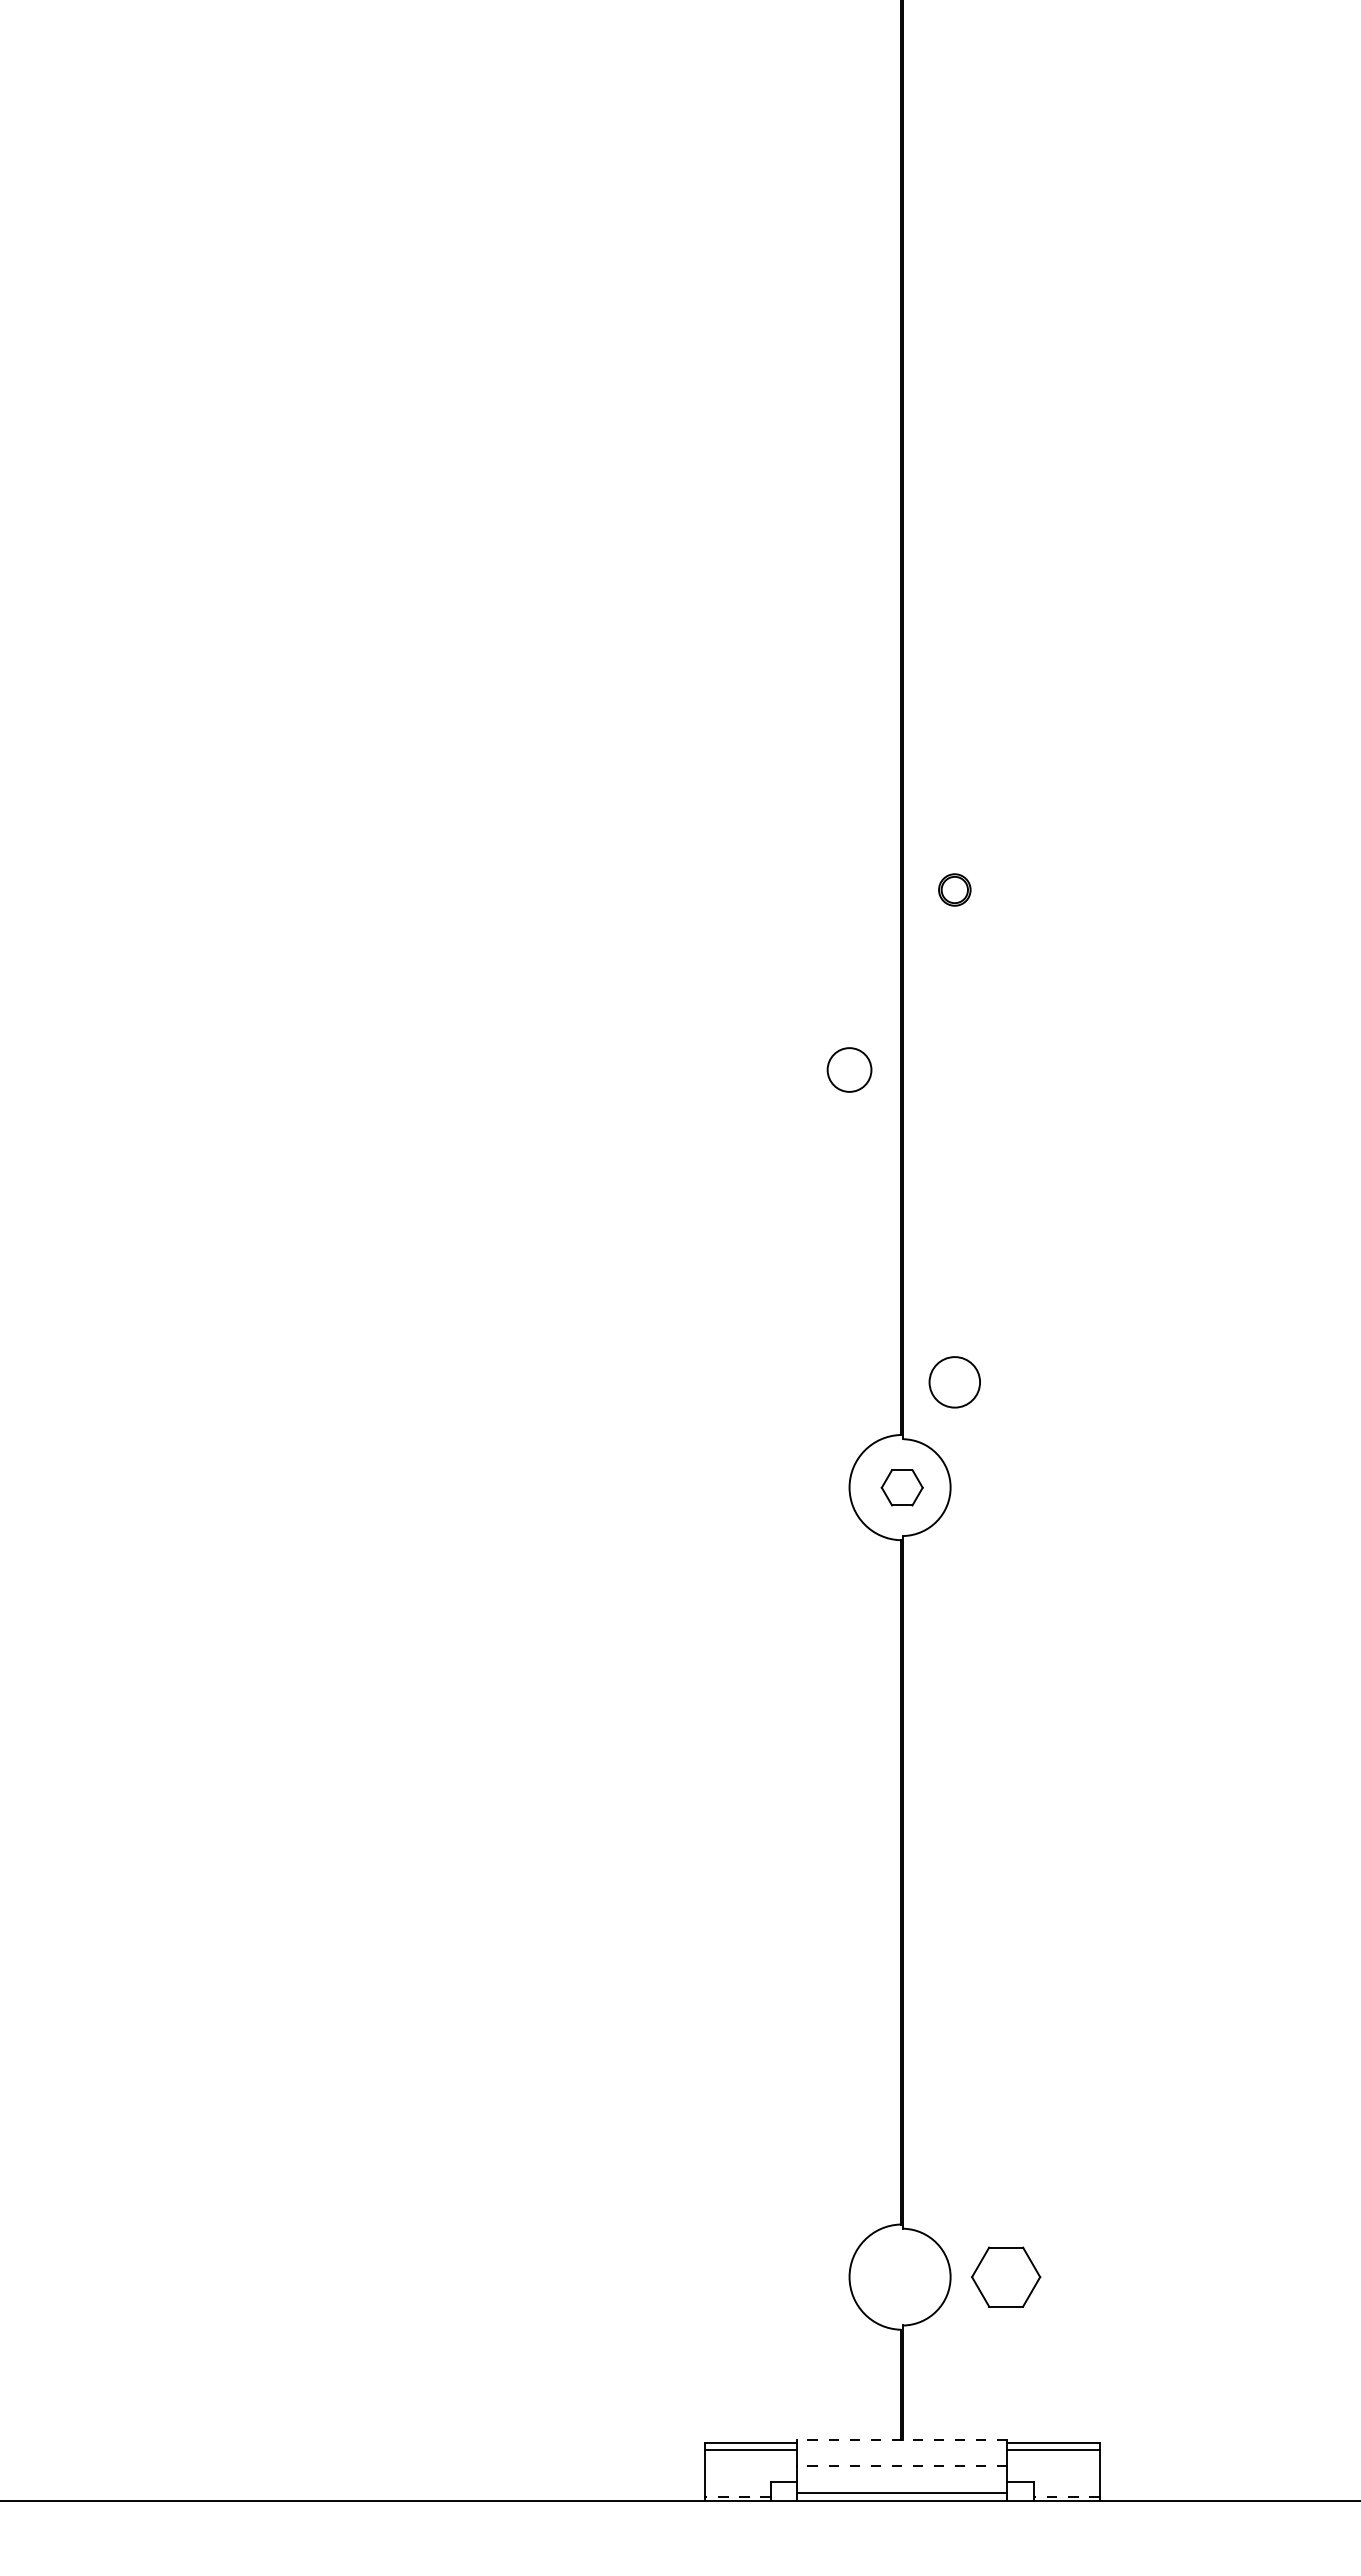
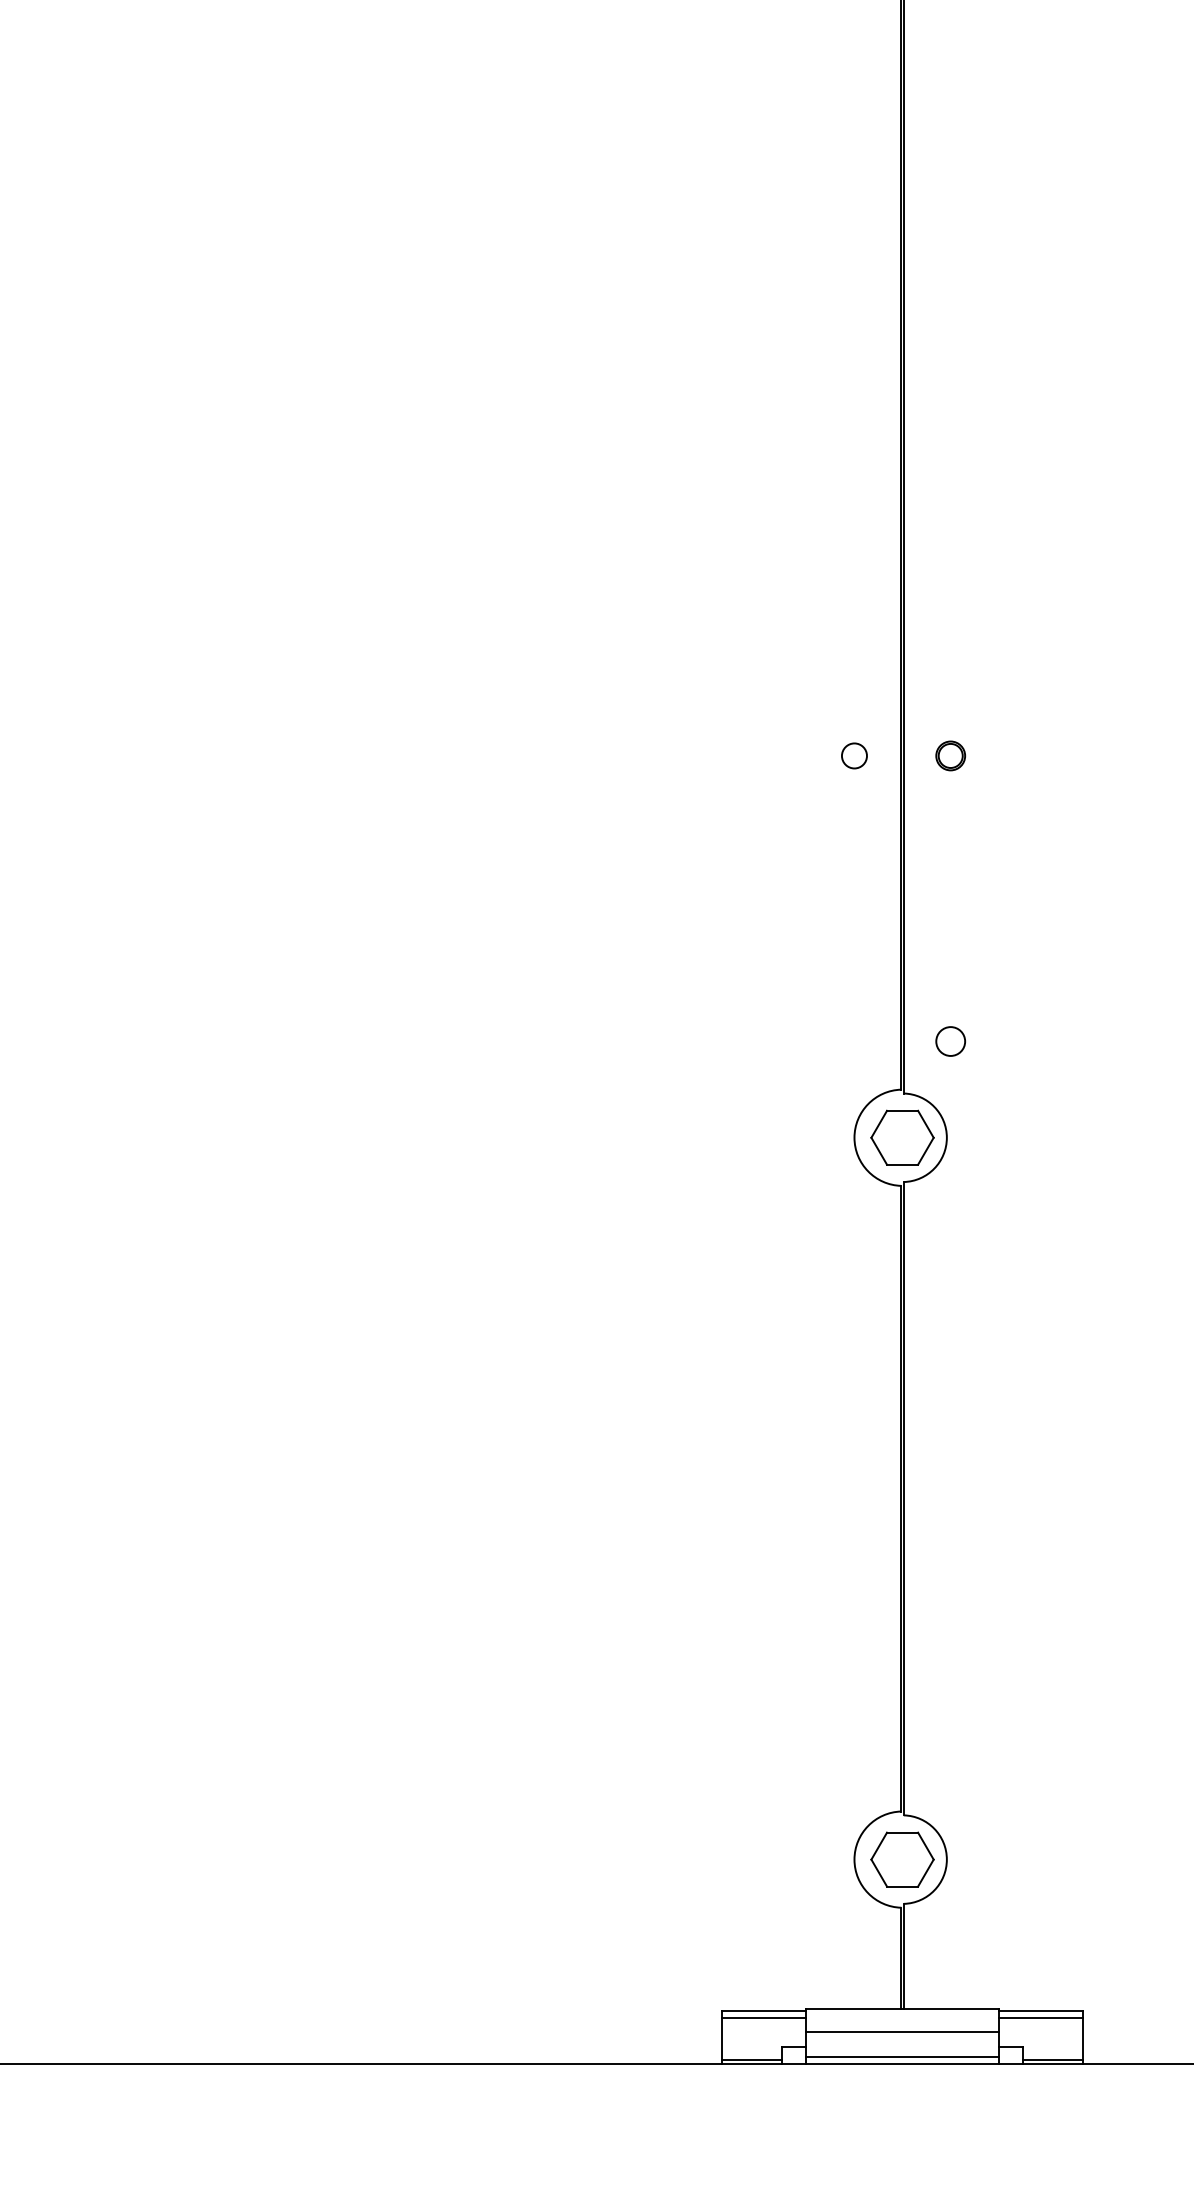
part: (954, 889) -> (950, 755), moved
circle: (849, 1069) -> (854, 755), size x0.62
circle: (954, 1382) -> (950, 1041), size x0.62
part: (902, 1487) -> (902, 1137), size x1.67
part: (1006, 2276) -> (902, 1859), moved
line: (901, 2440) -> (901, 2008), dashed -> solid
line: (901, 2465) -> (901, 2031), dashed -> solid
line: (737, 2496) -> (752, 2060), dashed -> solid
line: (1066, 2496) -> (1052, 2060), dashed -> solid

